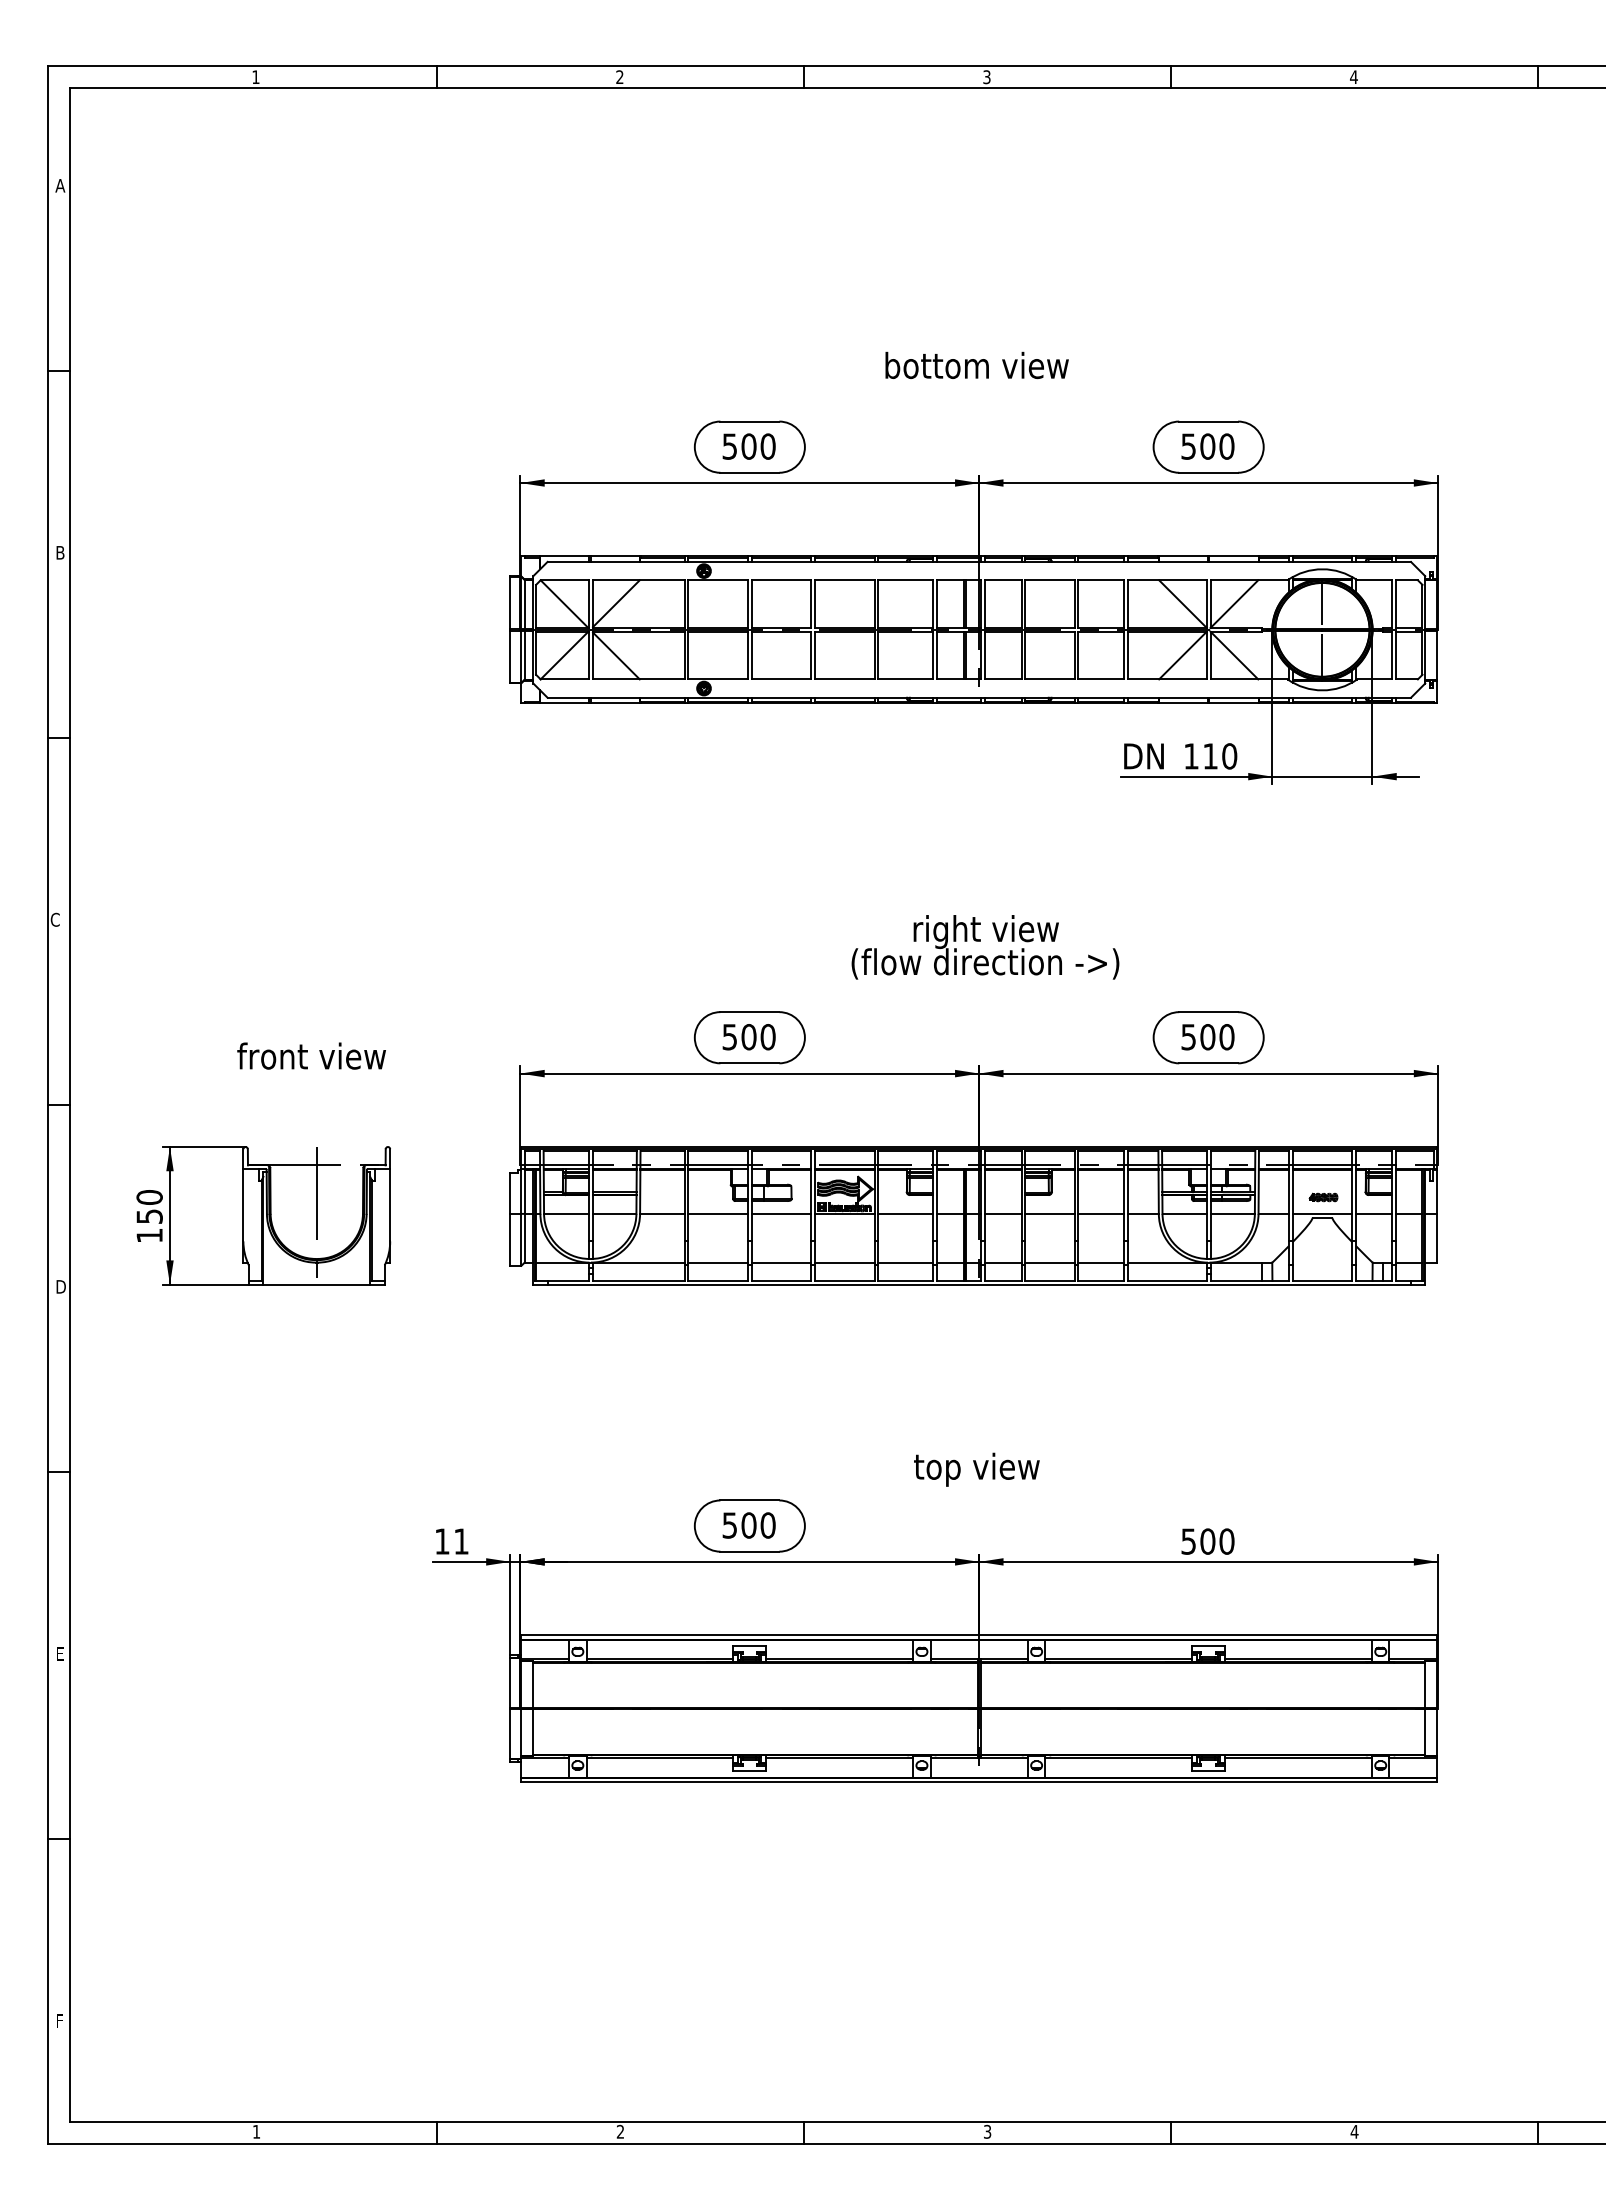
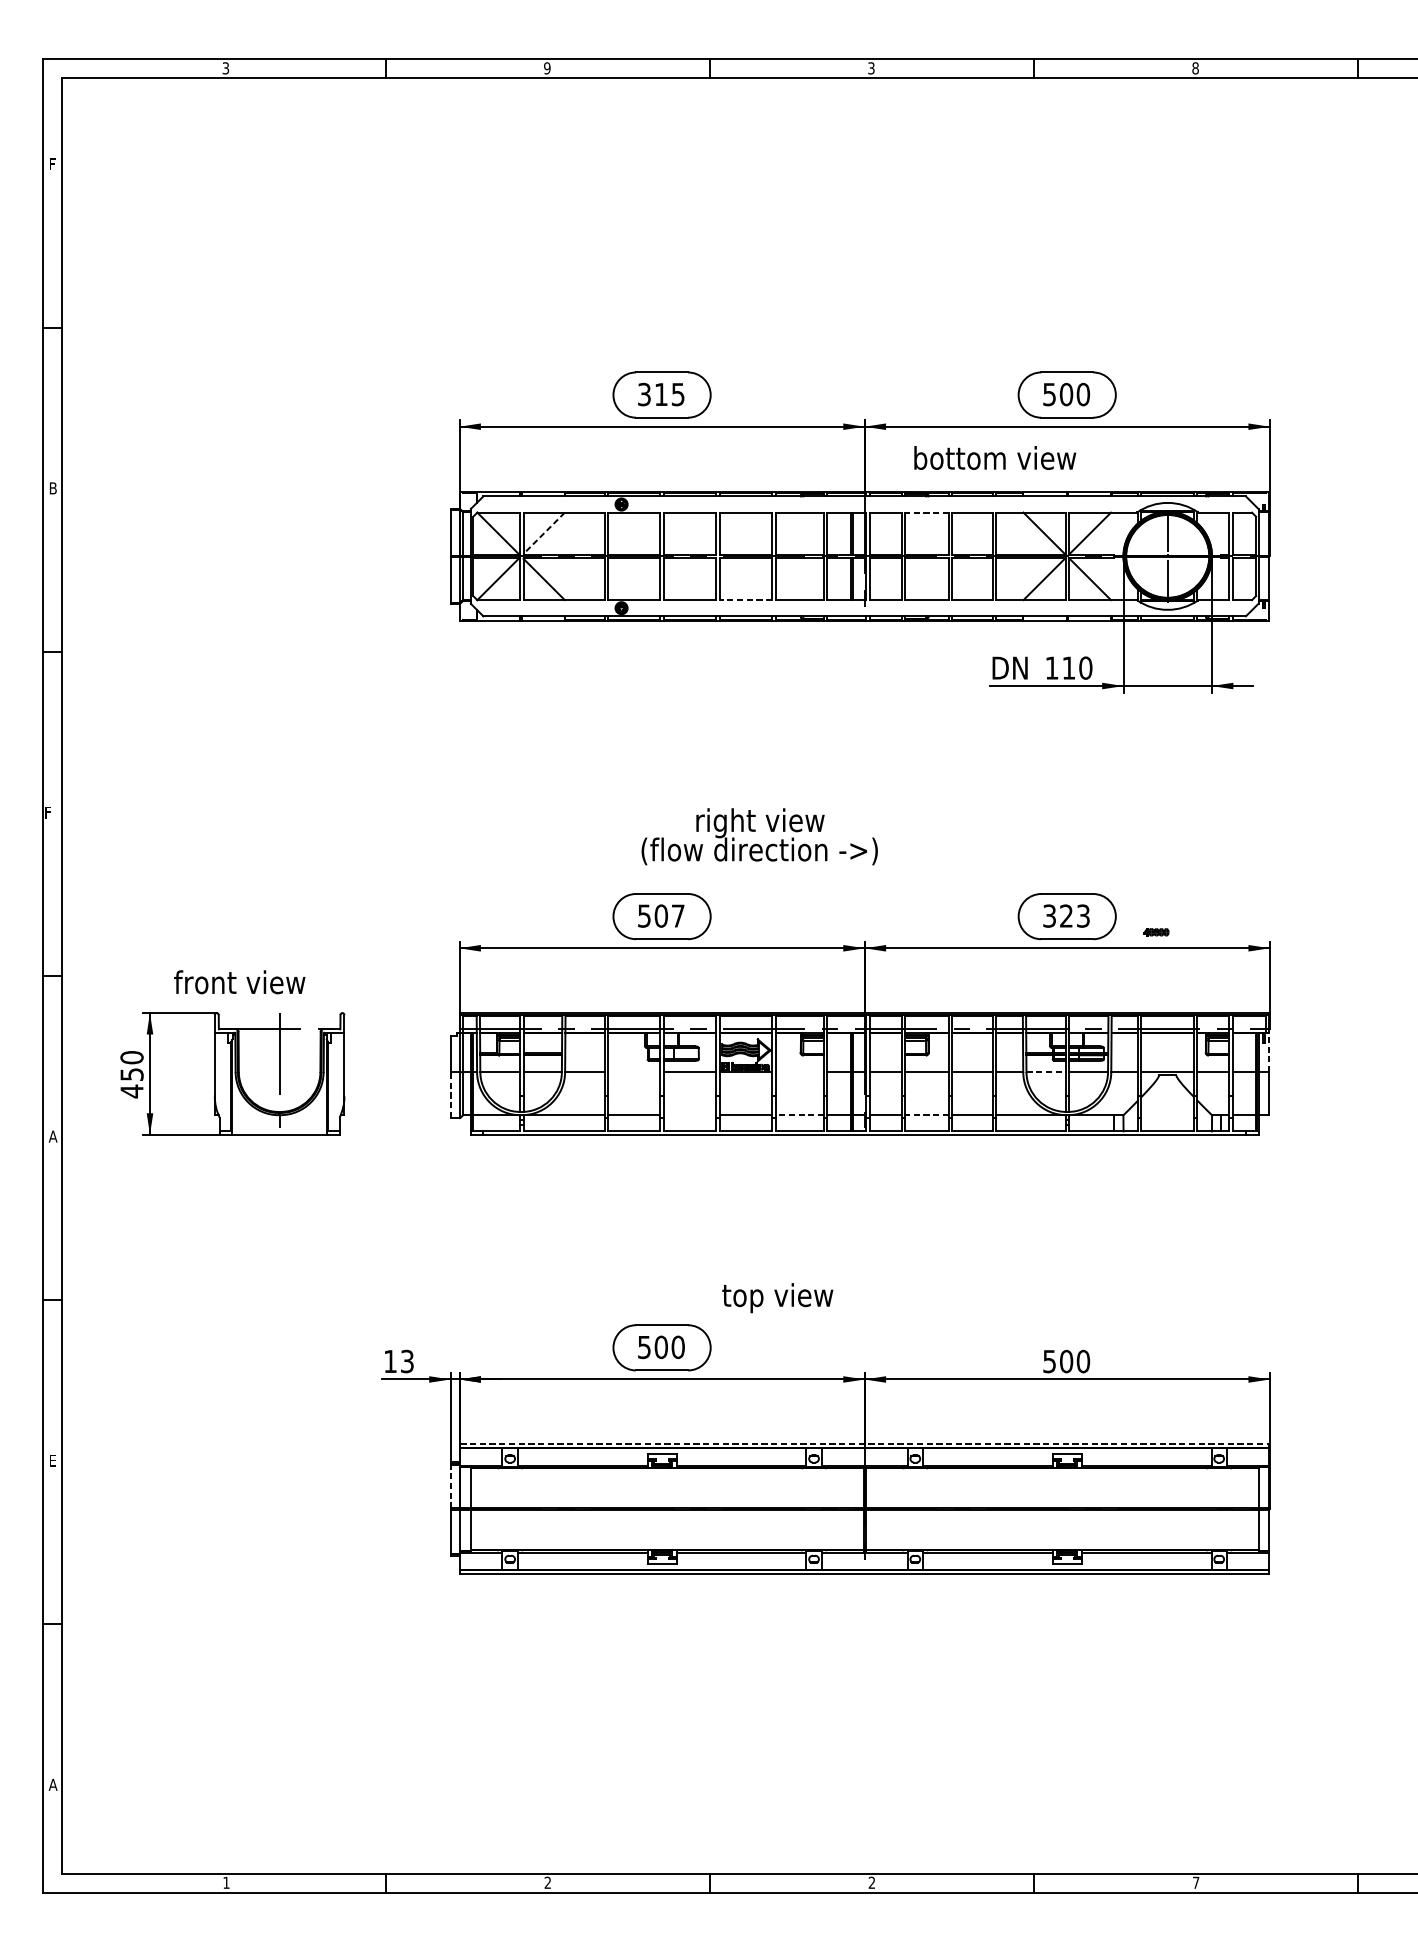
text: (255, 77) -> (225, 68), 1 -> 3
text: (619, 77) -> (546, 68), 2 -> 9
text: (1353, 77) -> (1195, 68), 4 -> 8
text: (60, 185) -> (53, 163), A -> F
text: (976, 365) -> (994, 458), moved
text: (749, 446) -> (661, 394), 500 -> 315
line: (1049, 580) -> (926, 512), solid -> dashed
line: (616, 604) -> (544, 534), solid -> dashed
line: (844, 679) -> (745, 600), solid -> dashed
text: (54, 919) -> (47, 812), C -> F
text: (985, 947) -> (759, 836), moved
text: (767, 1037) -> (677, 916), 500 -> 507
text: (1208, 1037) -> (1067, 916), 500 -> 323
text: (311, 1055) -> (239, 981), moved
line: (1437, 1191) -> (1269, 1052), solid -> dashed
part: (1323, 1197) -> (1156, 932), moved
line: (718, 1213) -> (634, 1071), removed
line: (905, 1213) -> (799, 1071), removed
line: (1185, 1213) -> (1046, 1071), solid -> dashed
text: (149, 1235) -> (131, 1091), 150 -> 450
line: (510, 1239) -> (450, 1094), solid -> dashed
line: (781, 1262) -> (690, 1115), removed
line: (905, 1262) -> (799, 1115), solid -> dashed
line: (1049, 1262) -> (926, 1115), solid -> dashed
text: (60, 1286) -> (53, 1136), D -> A
text: (976, 1469) -> (777, 1297), moved
text: (461, 1541) -> (407, 1361), 11 -> 13
line: (979, 1635) -> (864, 1444), solid -> dashed
line: (510, 1683) -> (450, 1486), solid -> dashed
text: (60, 2020) -> (53, 1784), F -> A
text: (987, 2131) -> (871, 1882), 3 -> 2
text: (1354, 2131) -> (1196, 1882), 4 -> 7

